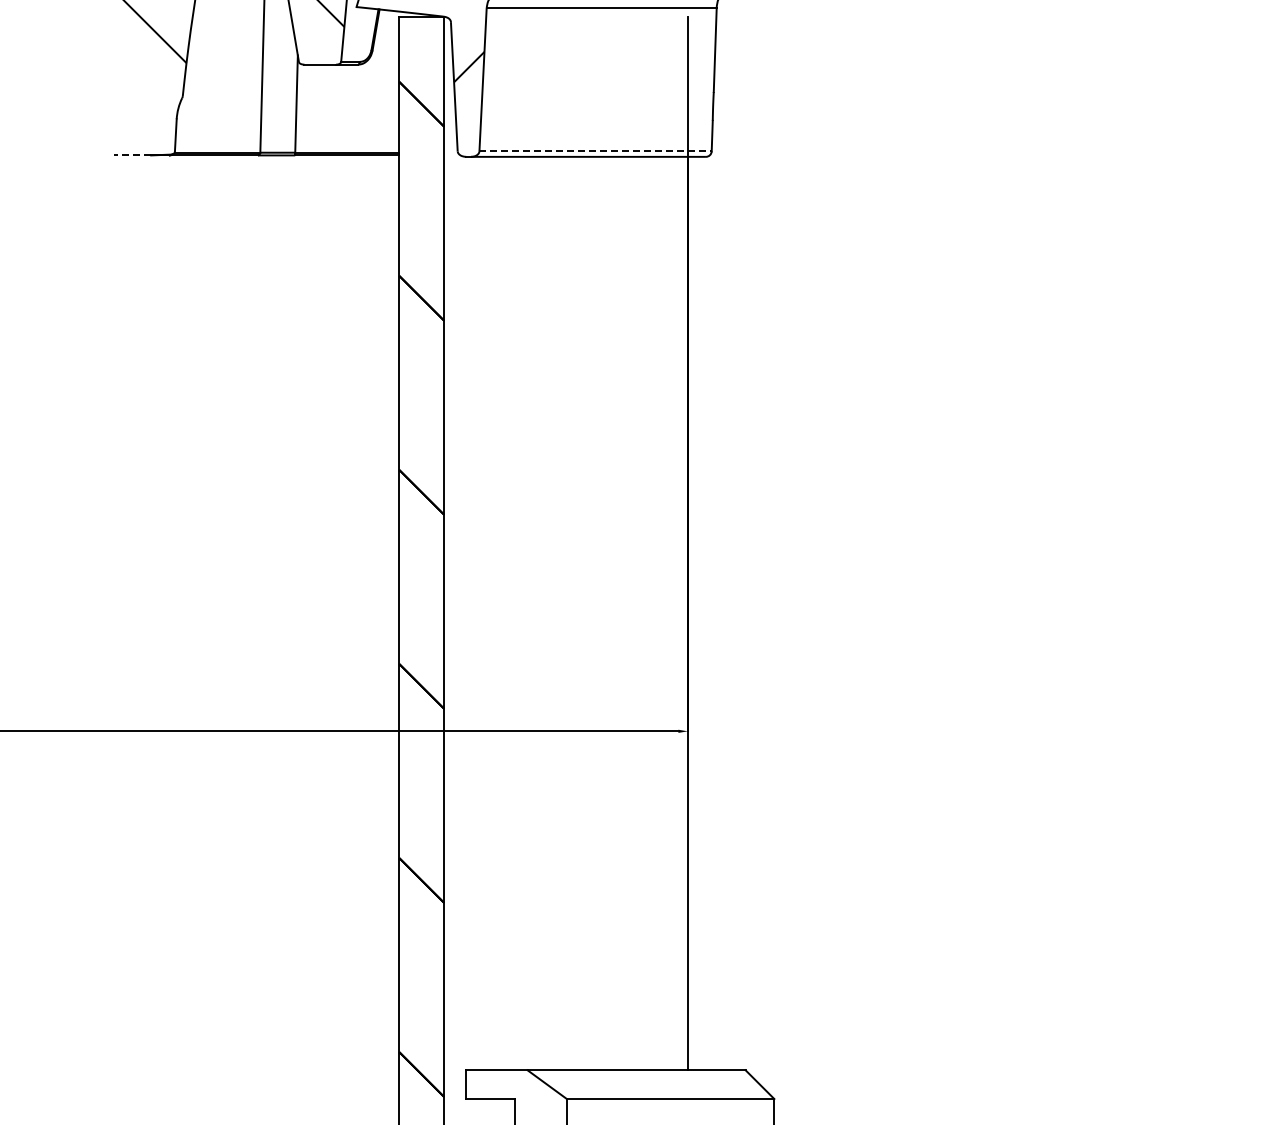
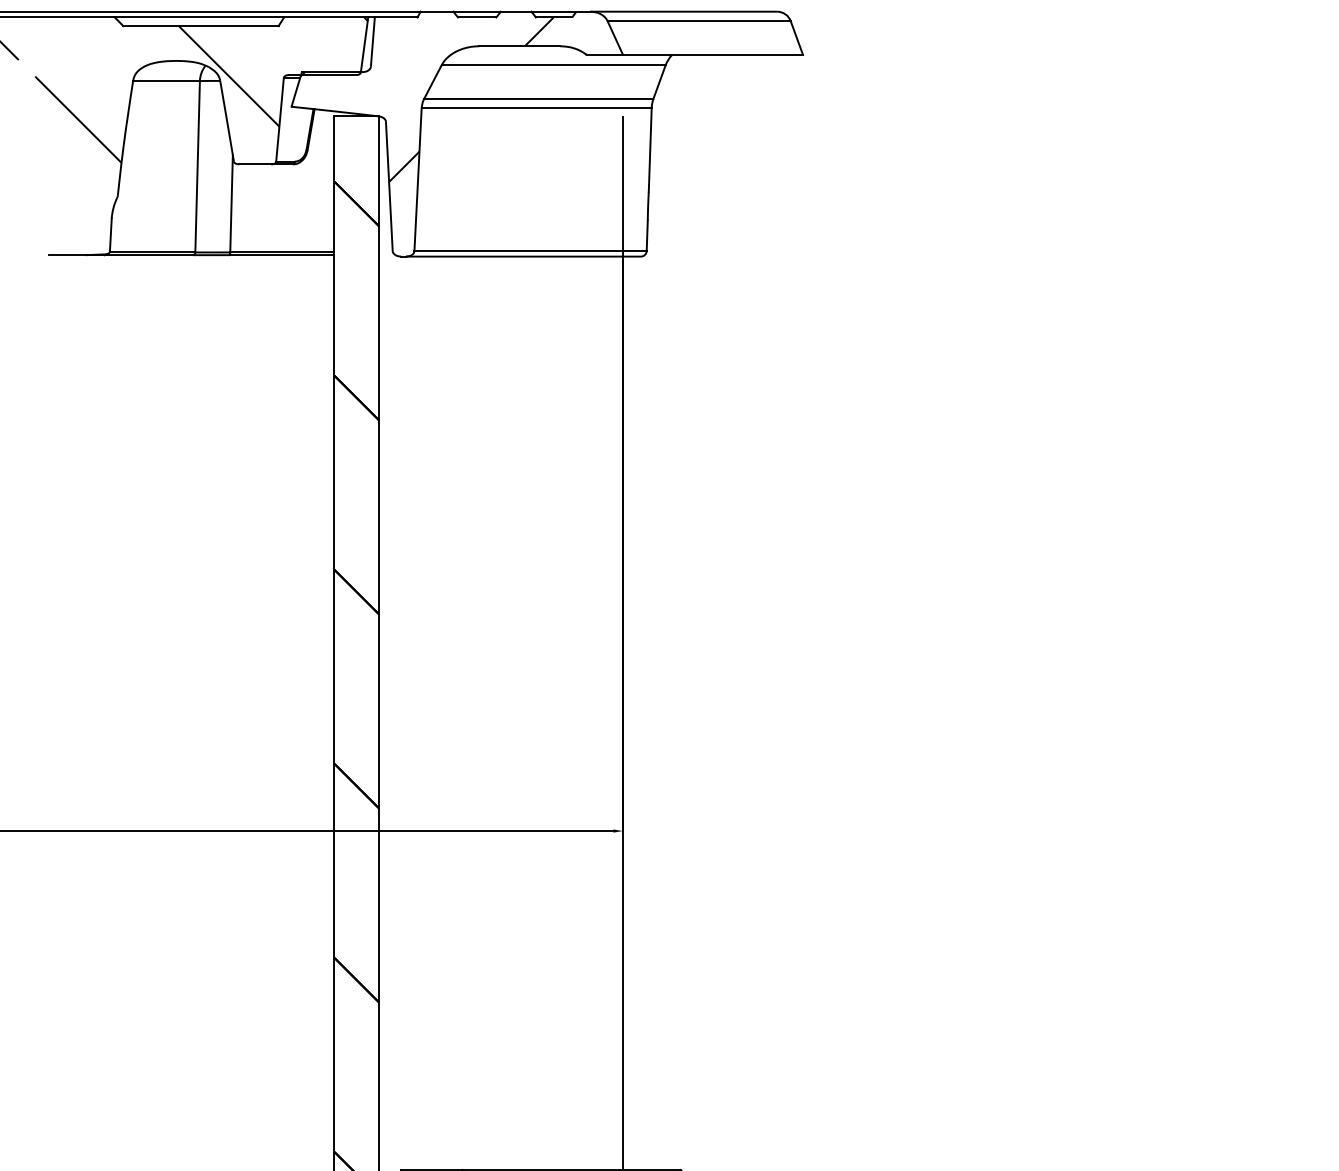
line: (596, 151) -> (531, 251), dashed -> solid
line: (132, 155) -> (67, 255), dashed -> solid

